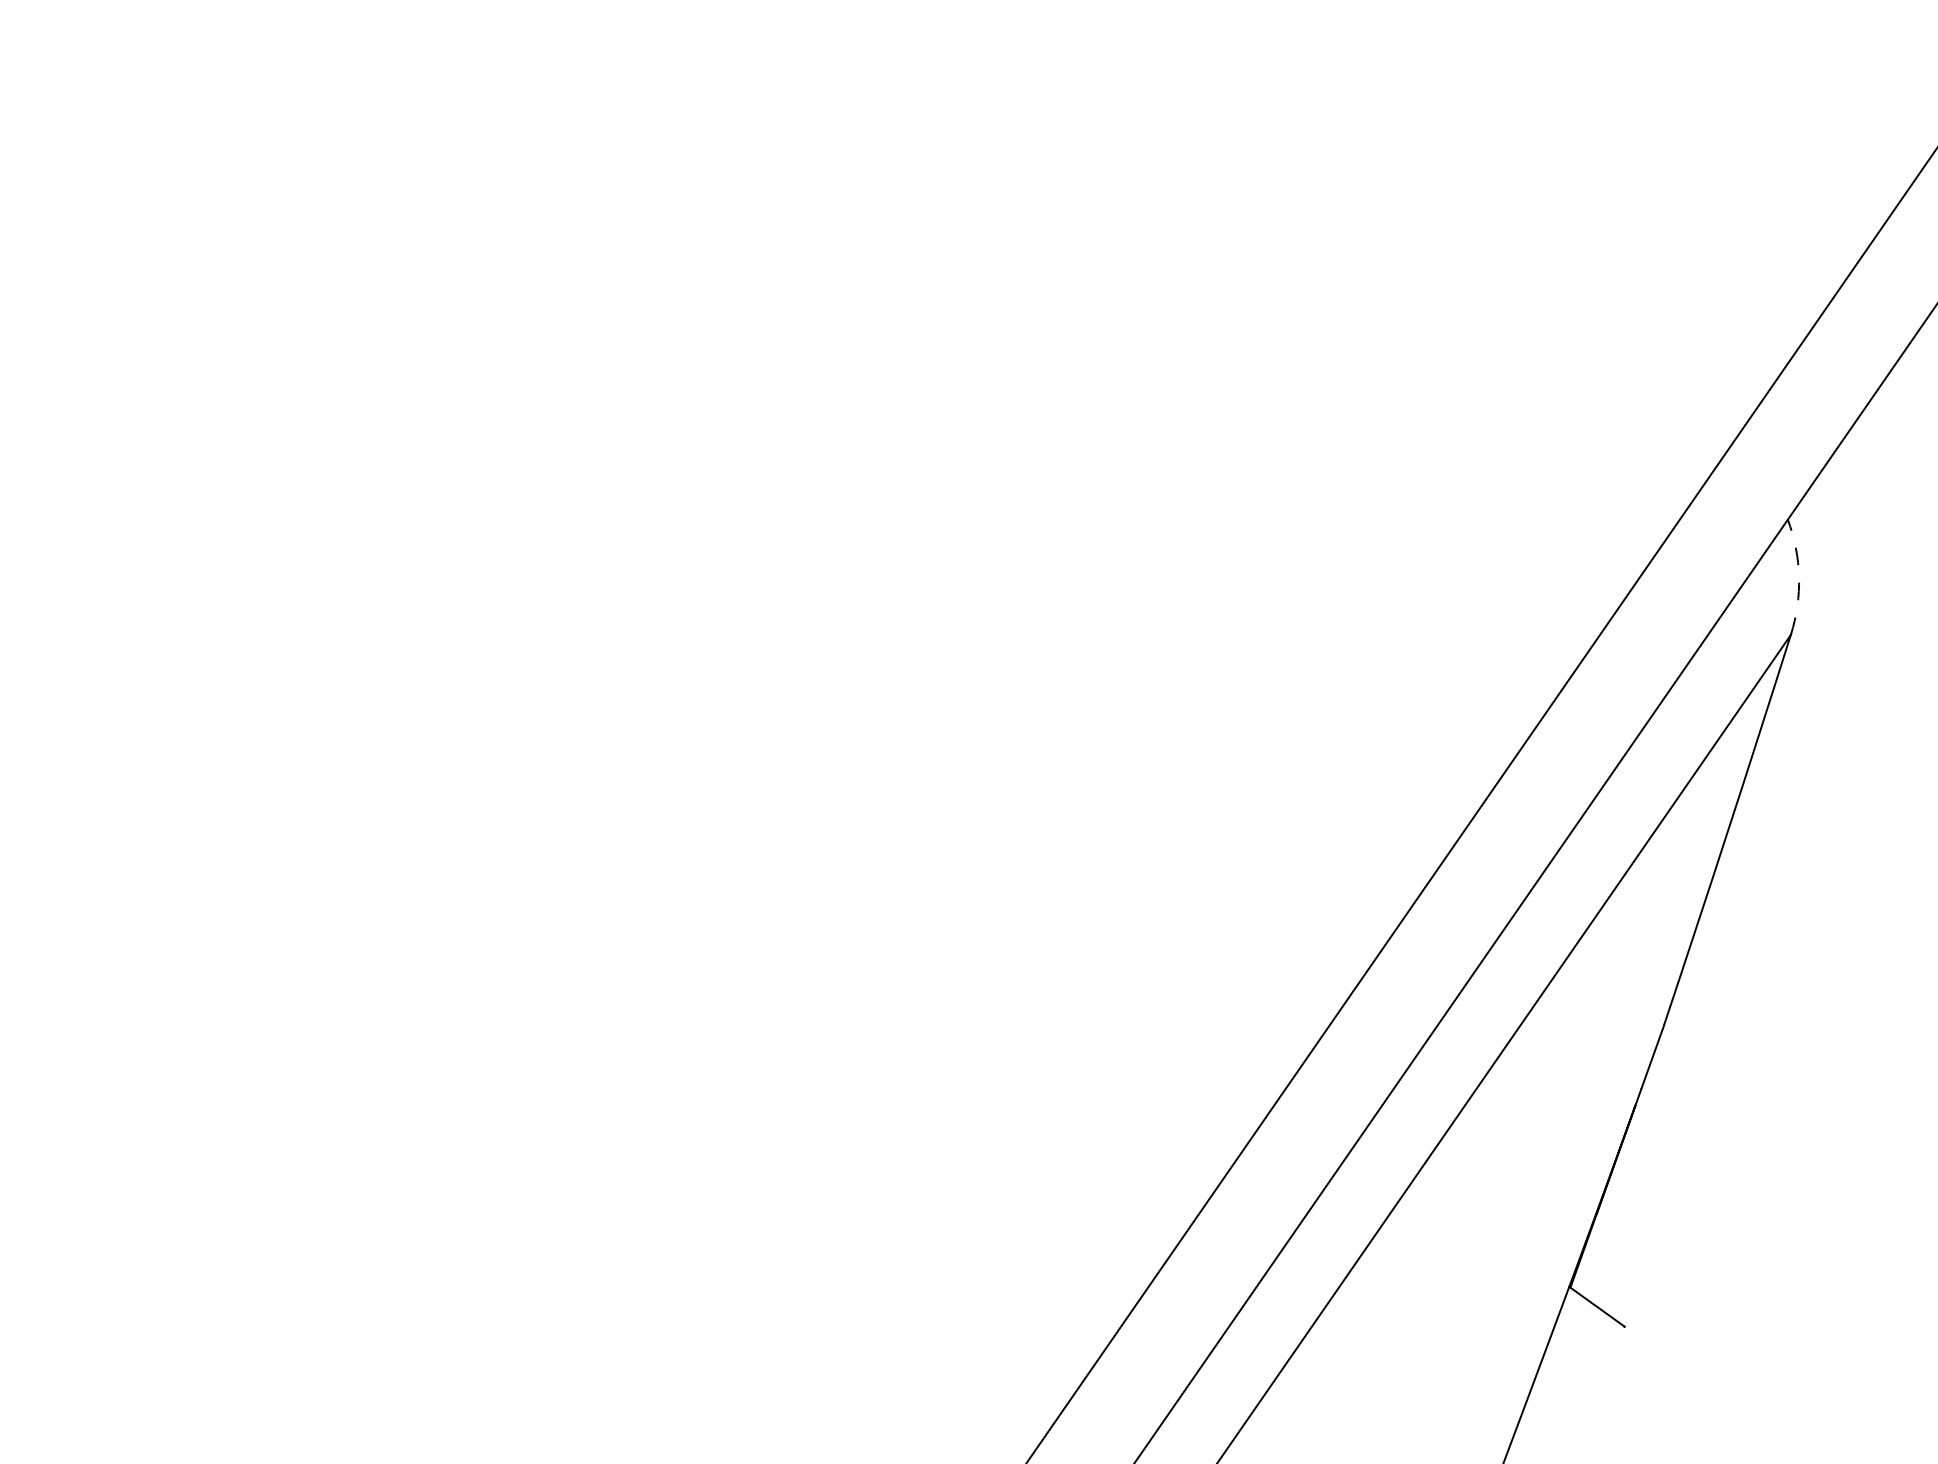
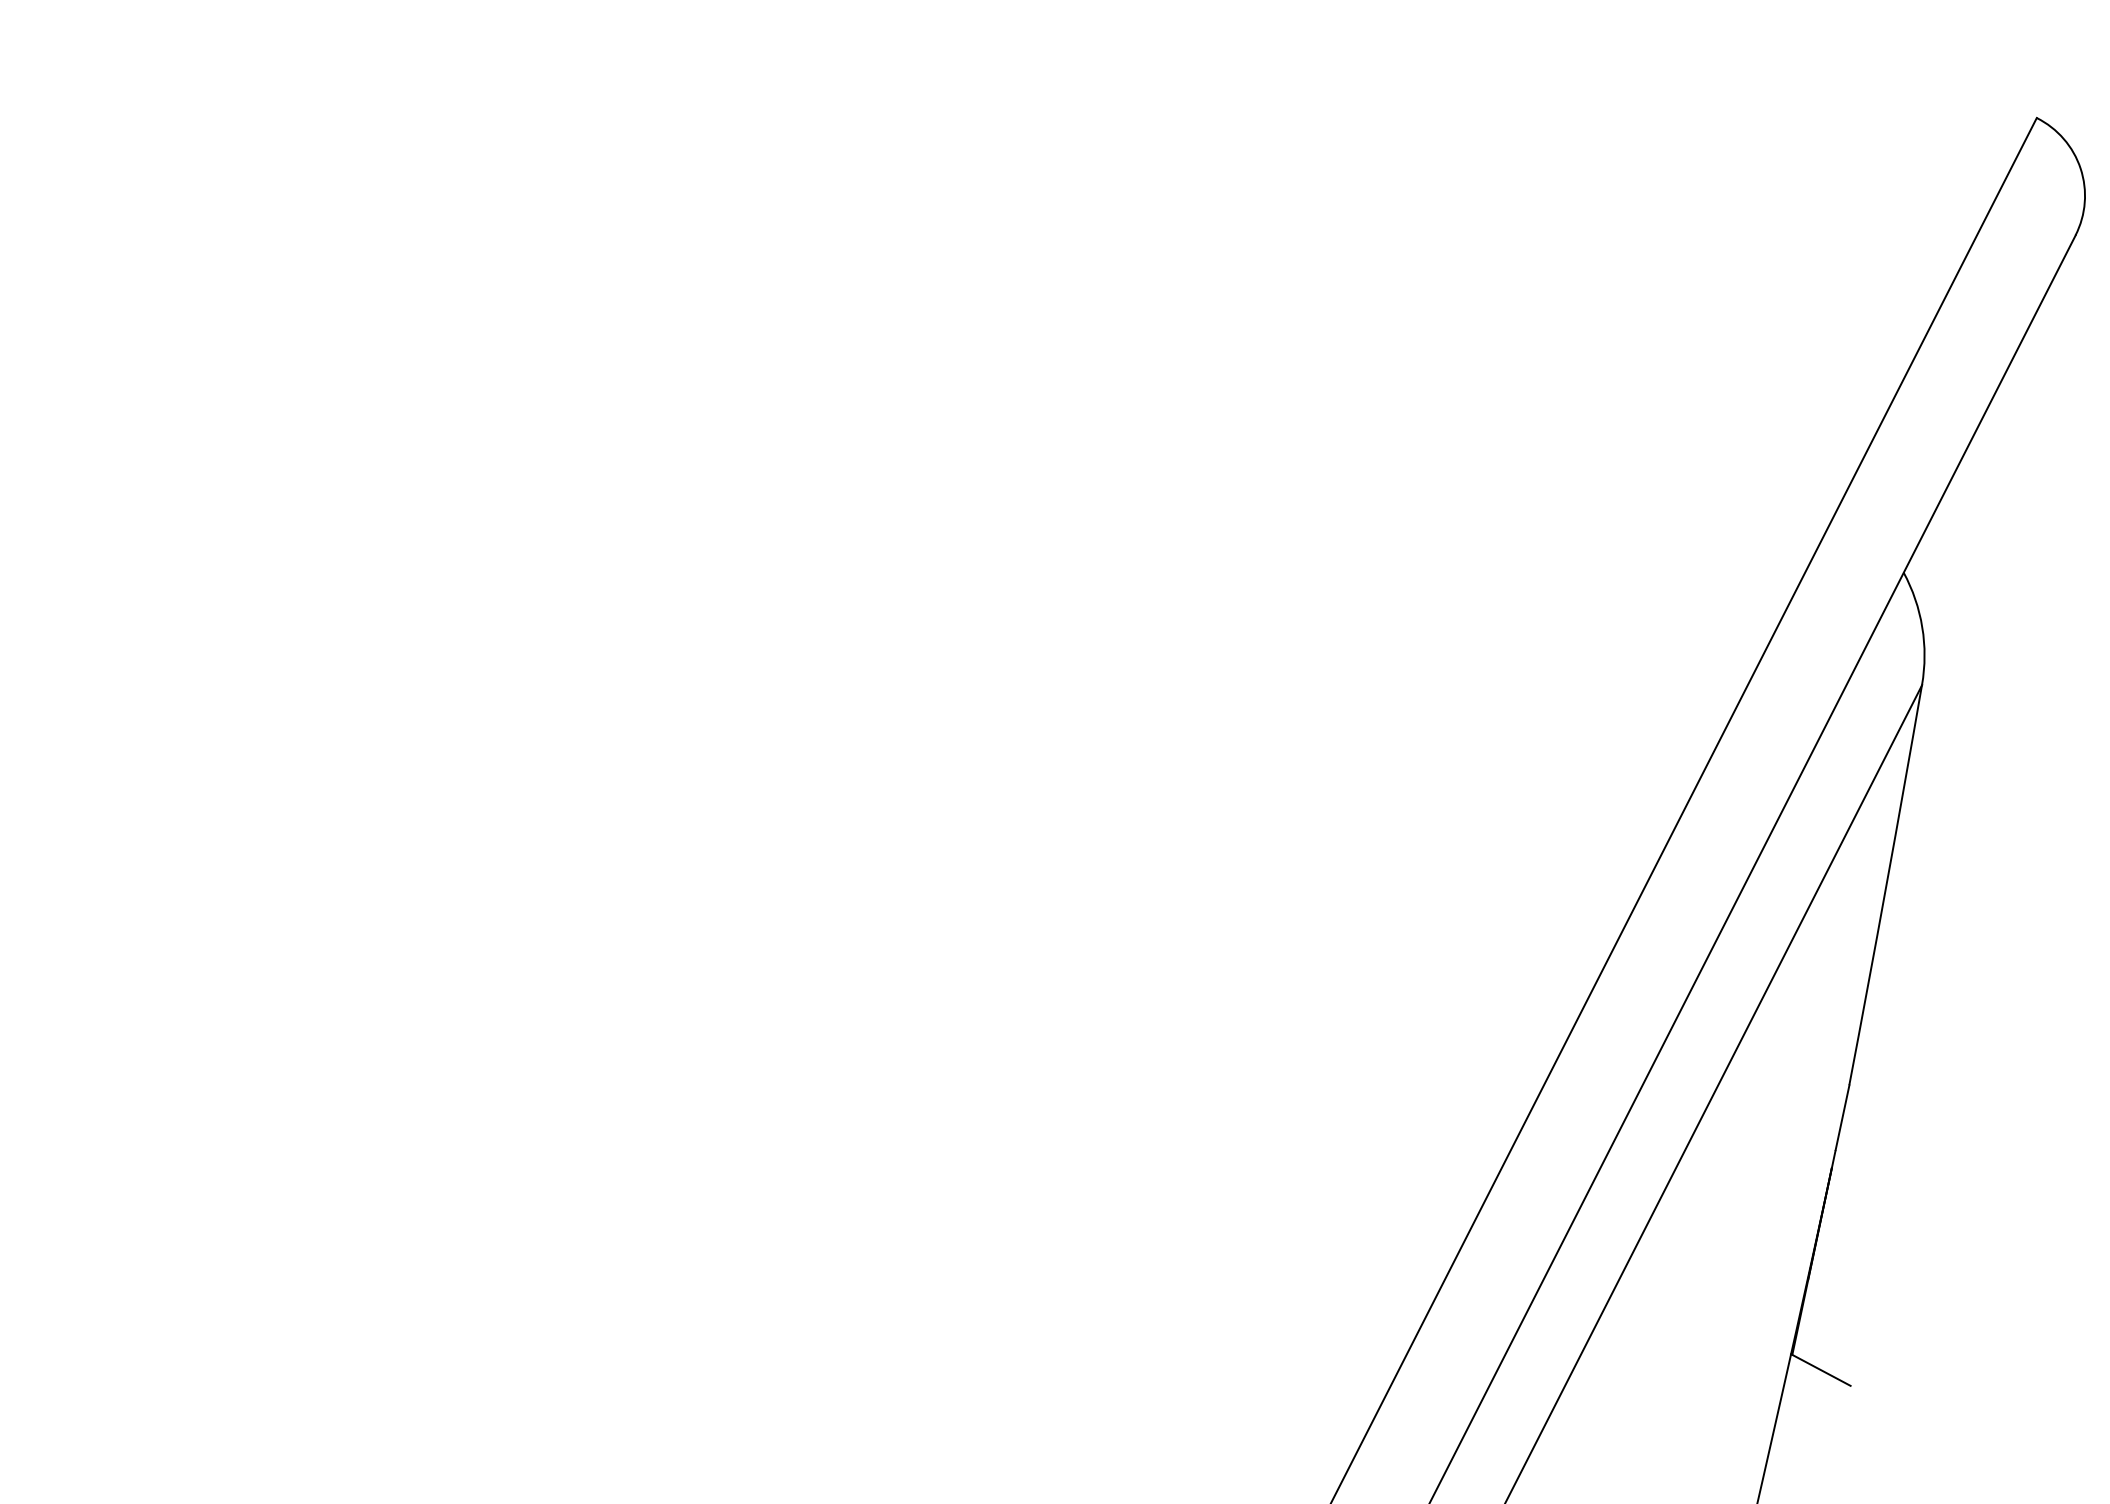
arc: (1799, 577) -> (1922, 627), dashed -> solid

